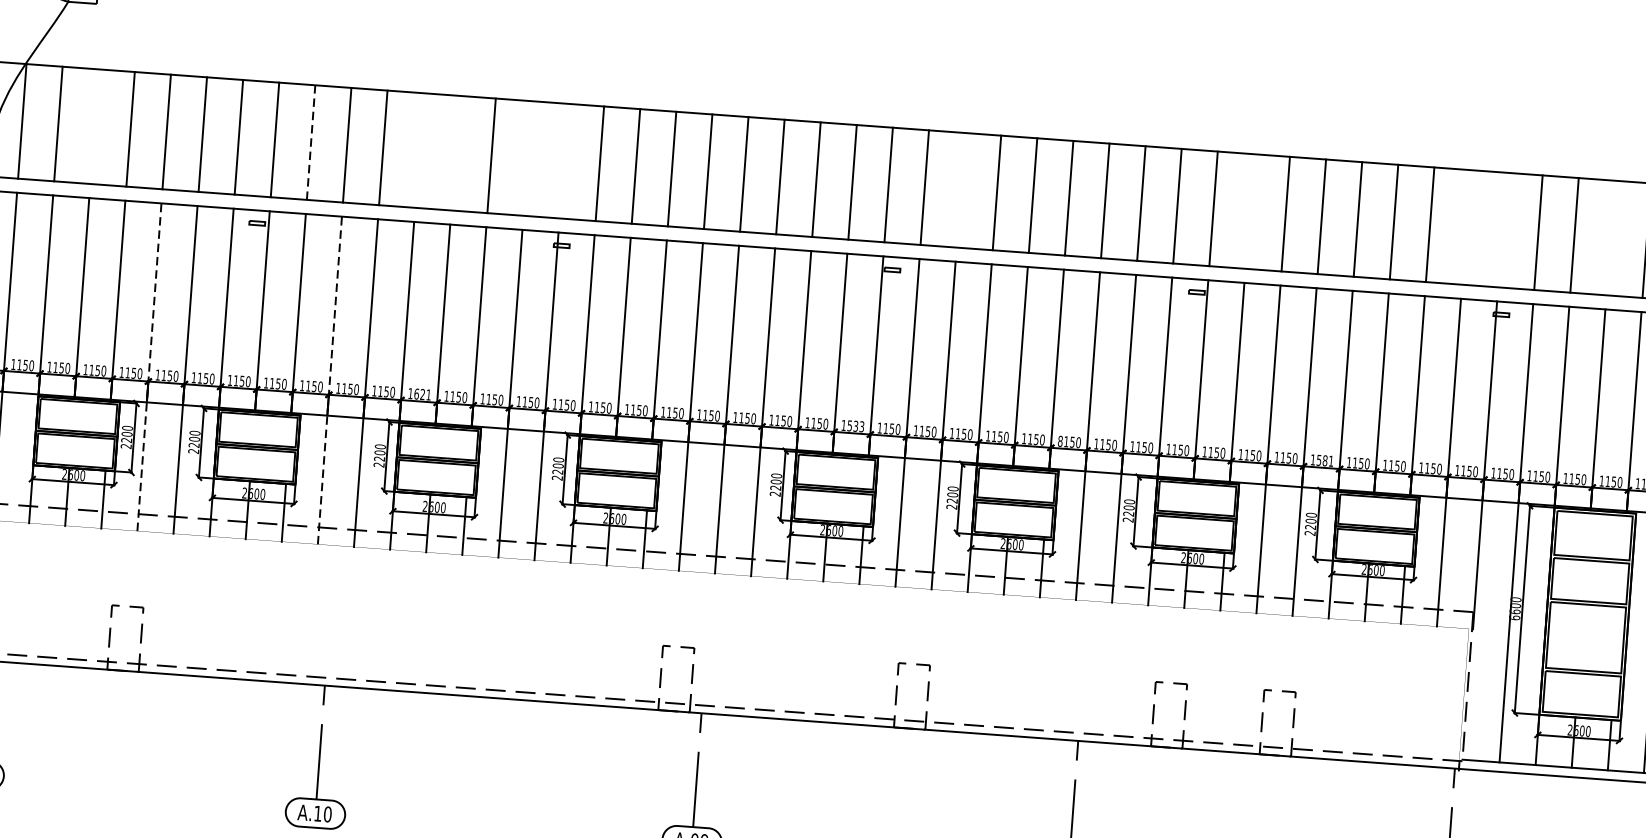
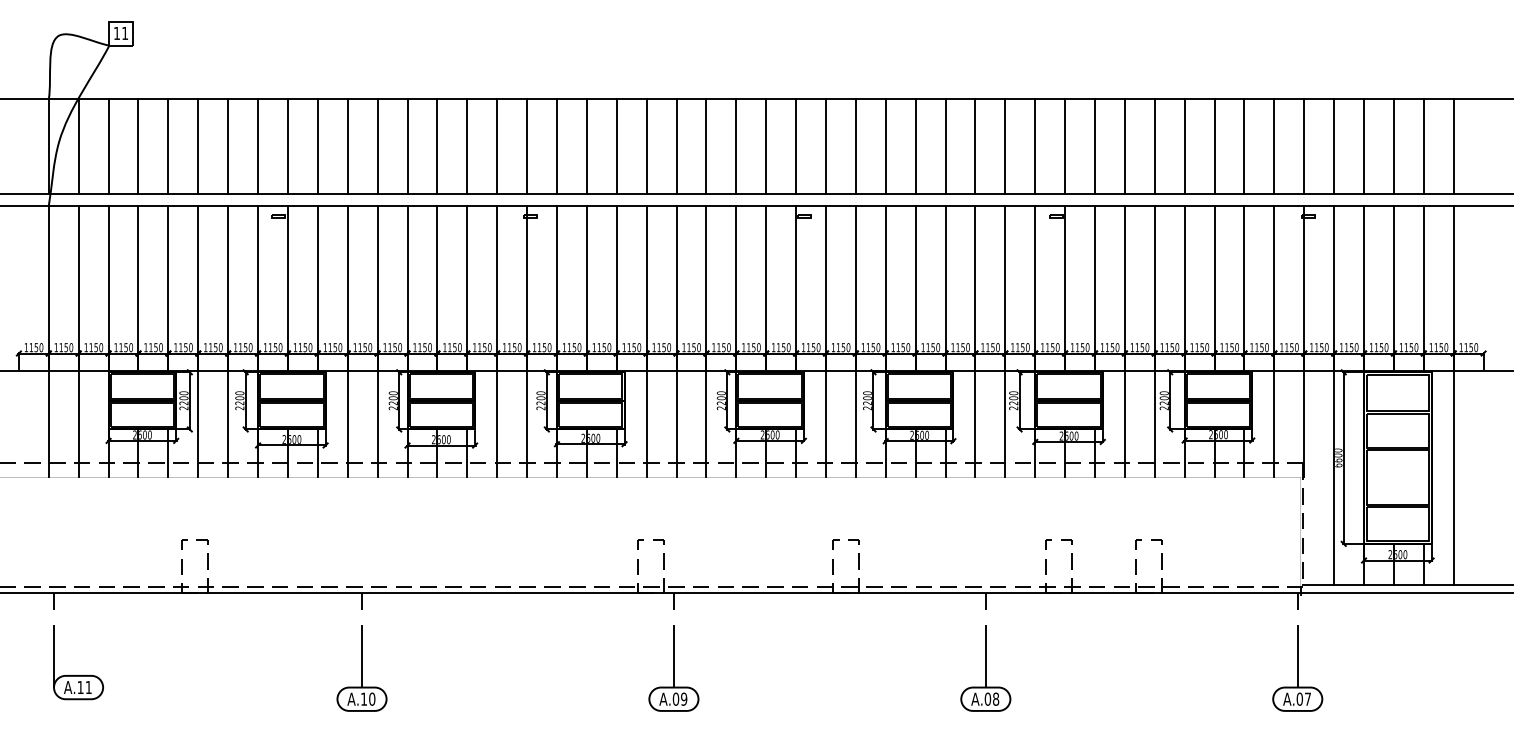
line: (94, 126) -> (138, 146), added
line: (310, 142) -> (317, 146), dashed -> solid
line: (419, 150) -> (407, 146), added
line: (455, 152) -> (437, 146), added
line: (528, 158) -> (497, 146), added
line: (564, 160) -> (527, 146), added
line: (960, 189) -> (855, 146), added
line: (1250, 211) -> (1095, 146), added
line: (1466, 226) -> (1274, 146), added
line: (1502, 229) -> (1304, 146), added
line: (1610, 237) -> (1393, 146), added
line: (149, 367) -> (198, 341), dashed -> solid
line: (329, 380) -> (347, 341), dashed -> solid
text: (422, 394) -> (424, 347), 1621 -> 1150
text: (855, 426) -> (783, 347), 1533 -> 1150
text: (1059, 441) -> (952, 347), 8150 -> 1150
text: (1325, 460) -> (1172, 347), 1581 -> 1150

